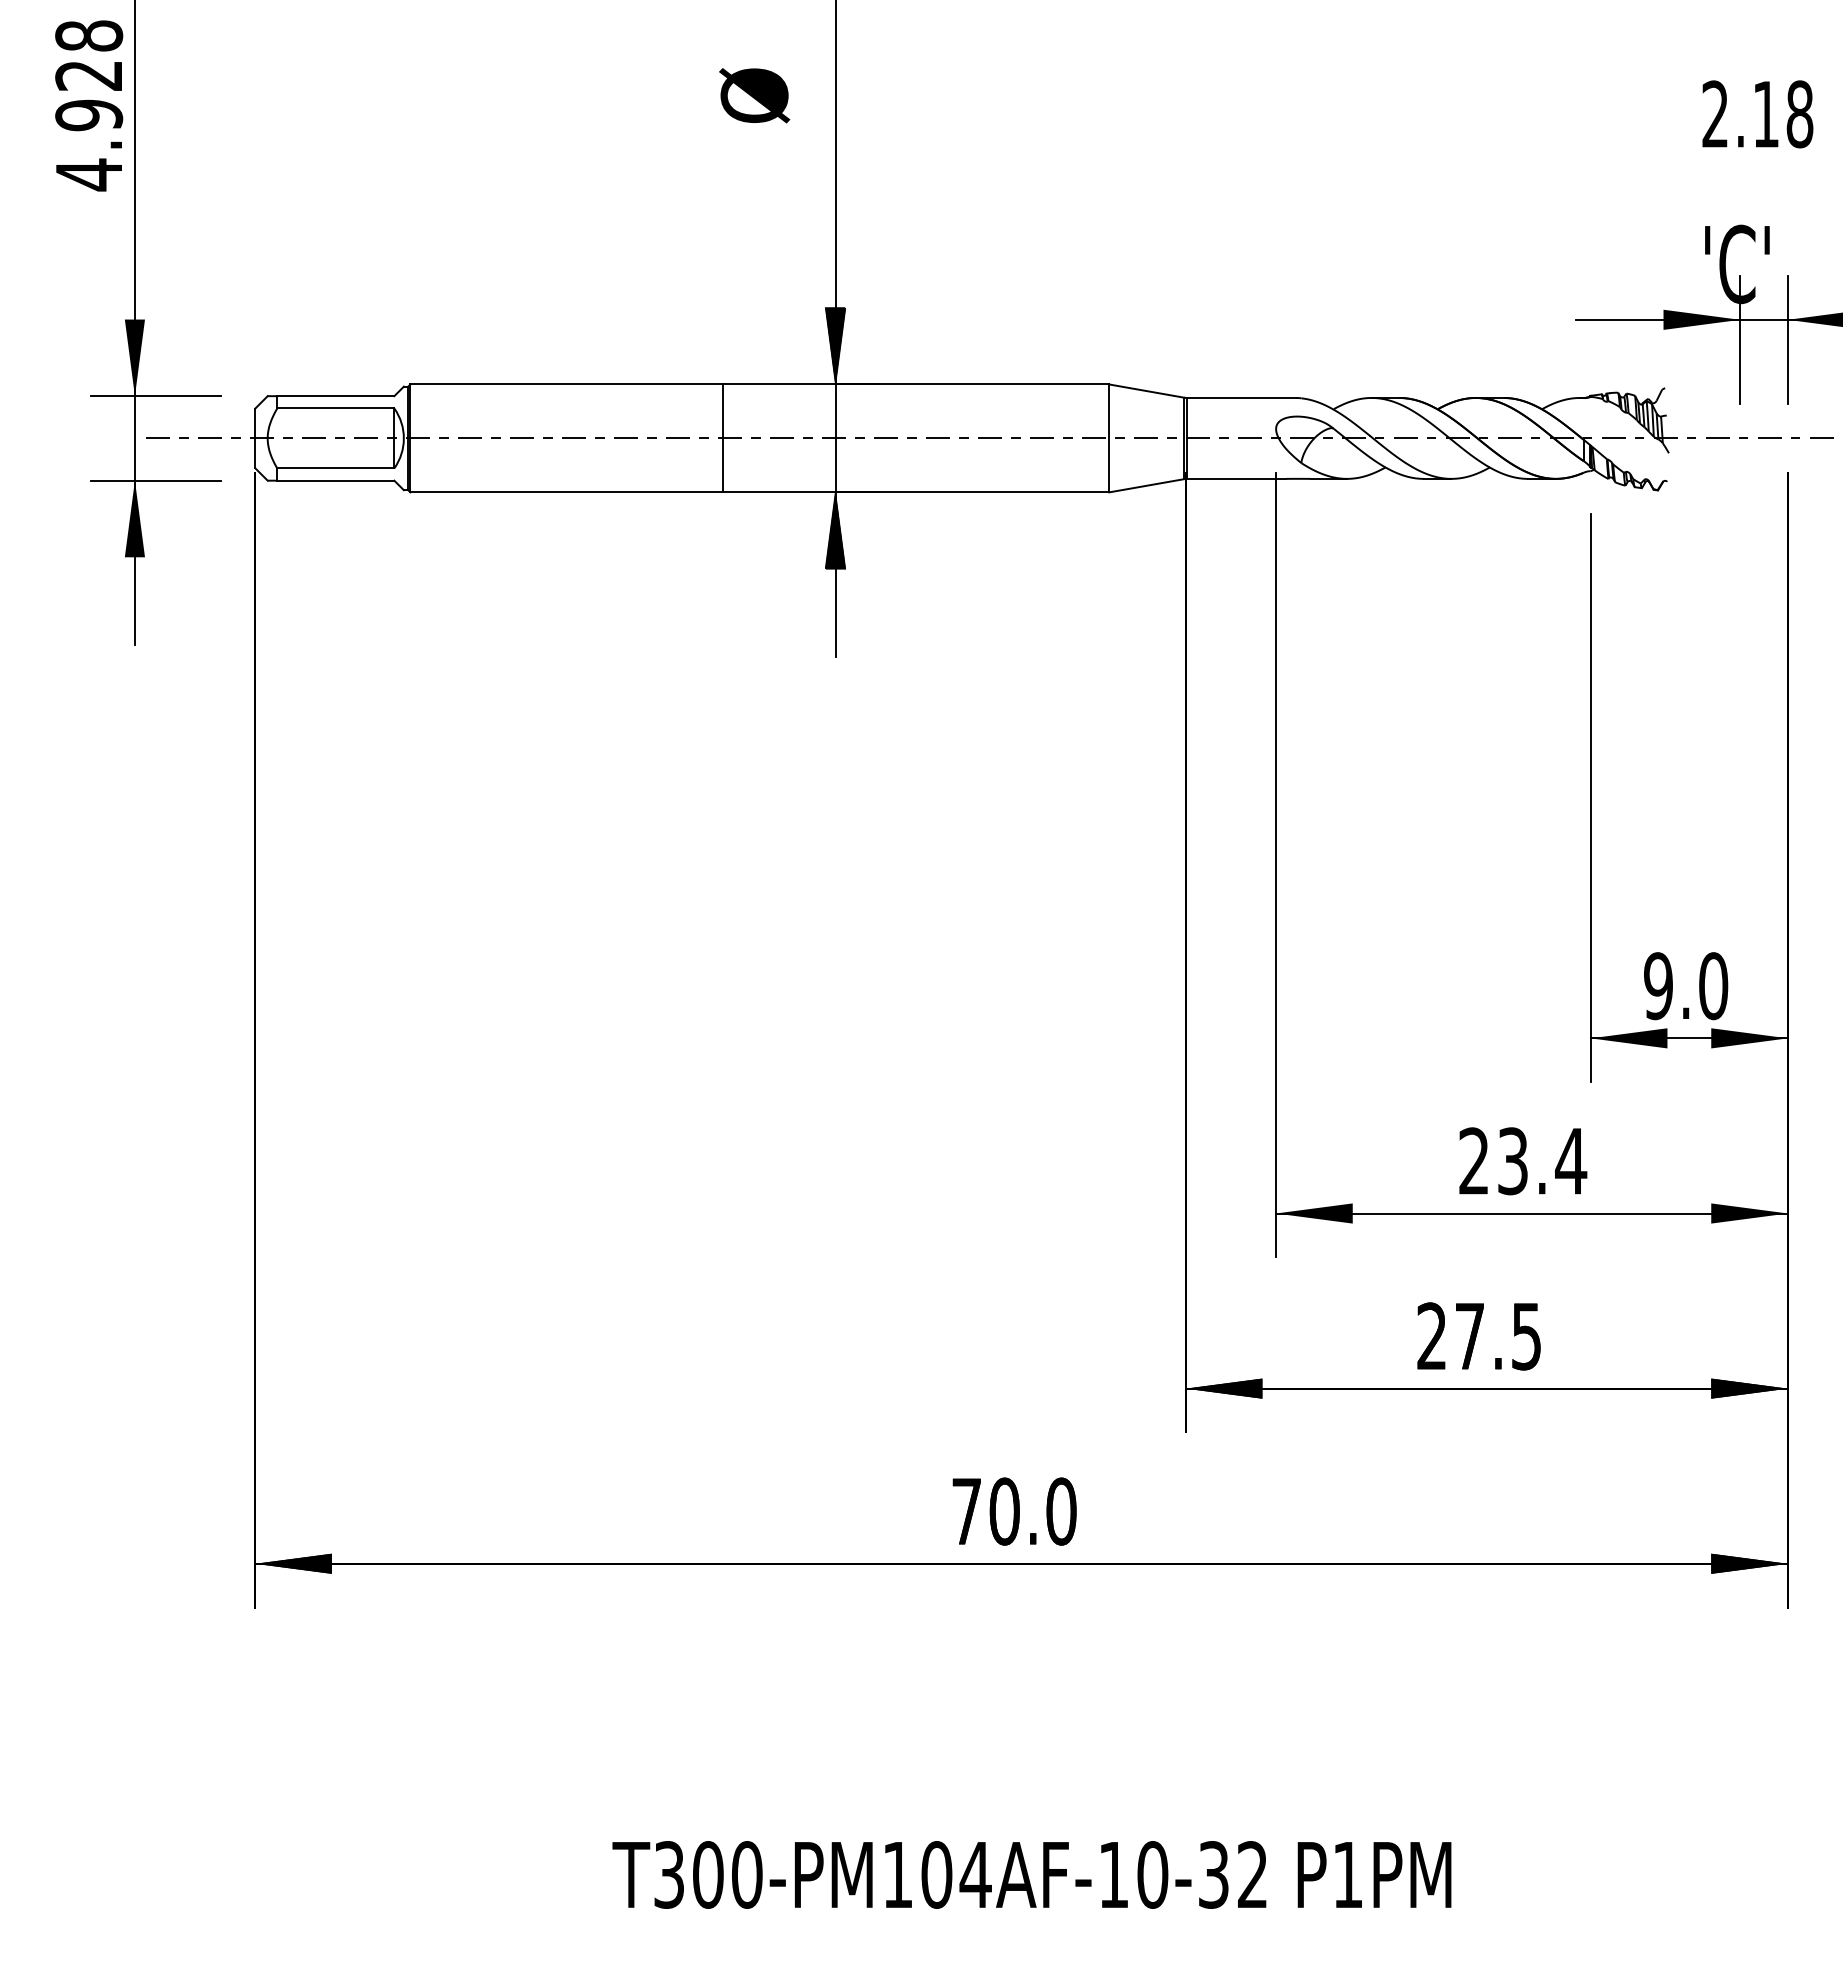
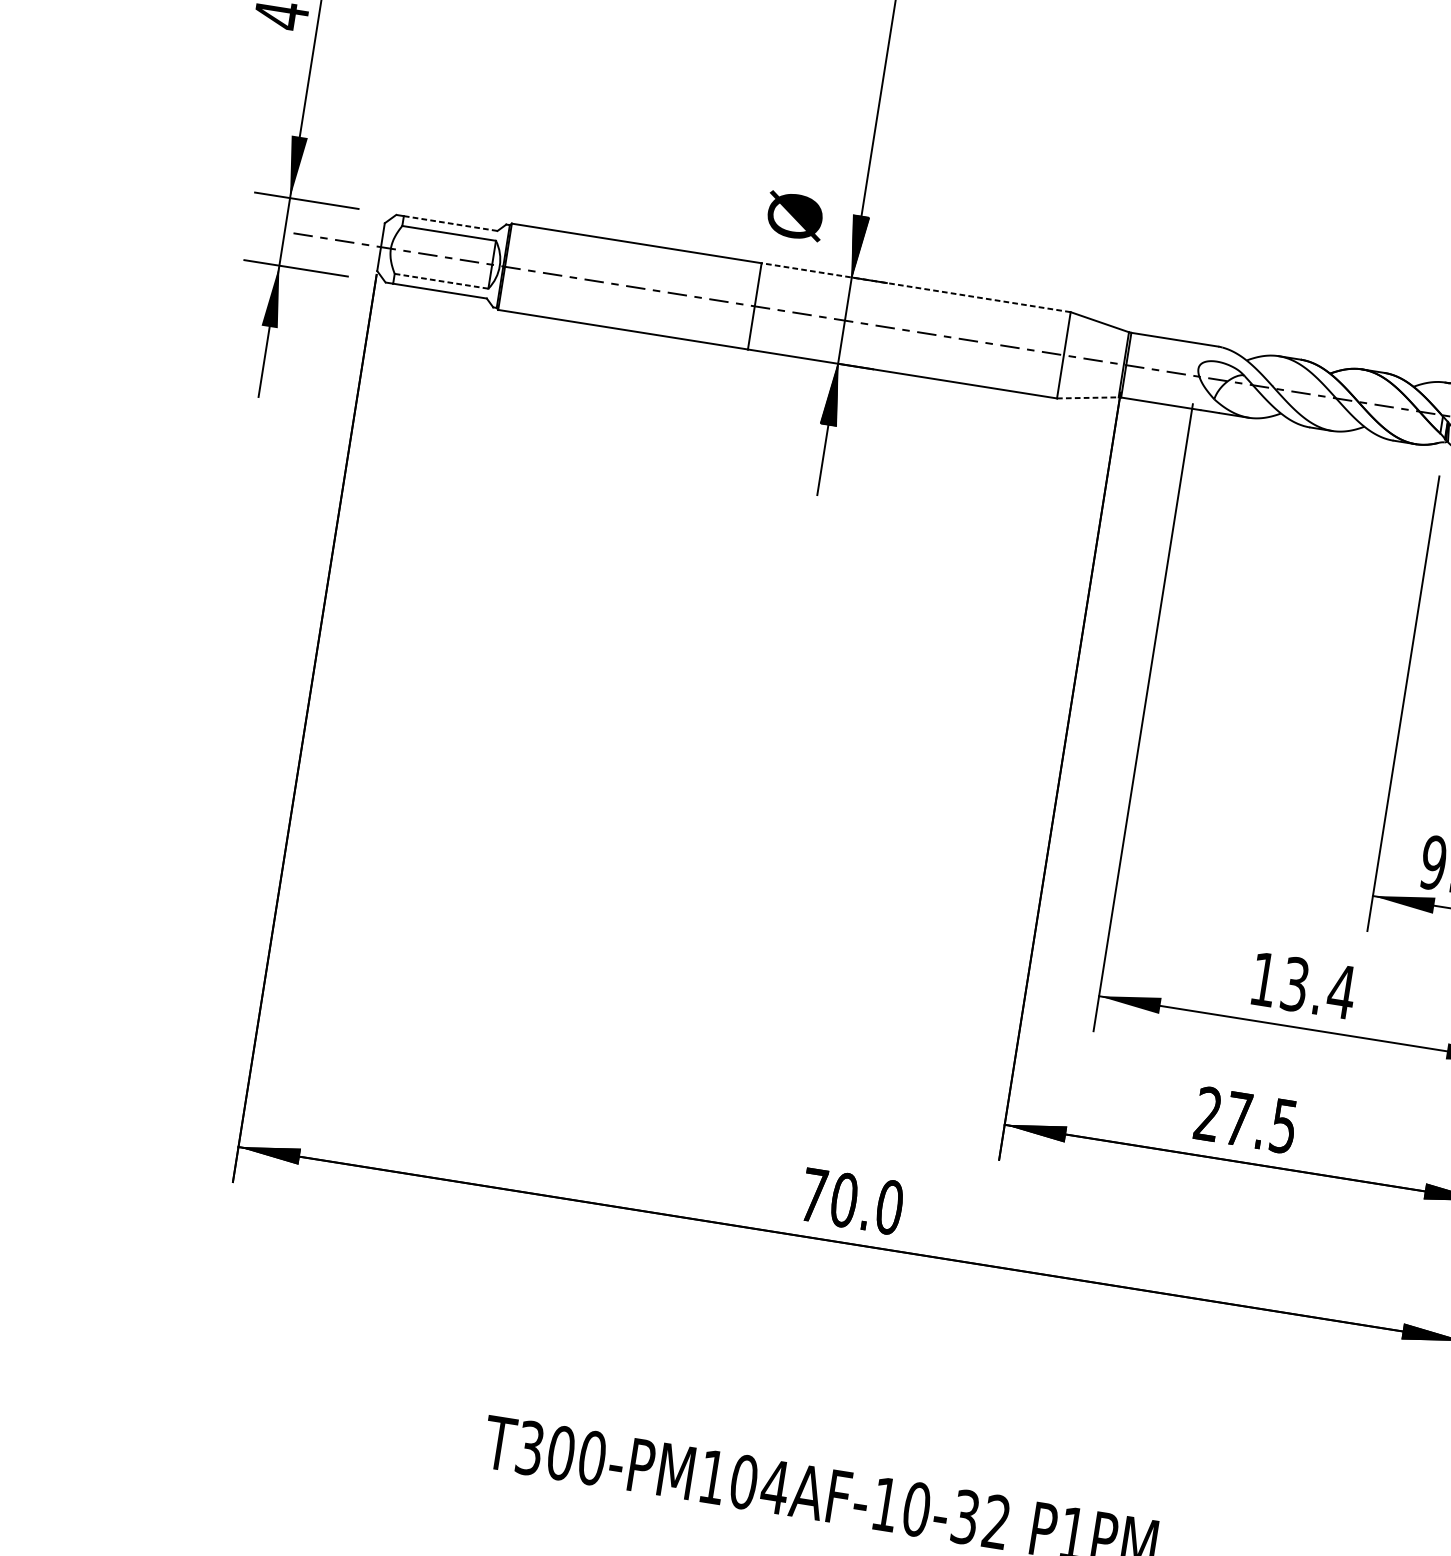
text: (754, 95) -> (795, 216), moved
line: (915, 384) -> (915, 287), solid -> dashed
line: (335, 396) -> (450, 223), solid -> dashed
line: (335, 468) -> (441, 281), solid -> dashed
line: (1147, 485) -> (1088, 397), solid -> dashed
text: (1473, 1160) -> (1263, 978), 23.4 -> 13.4

